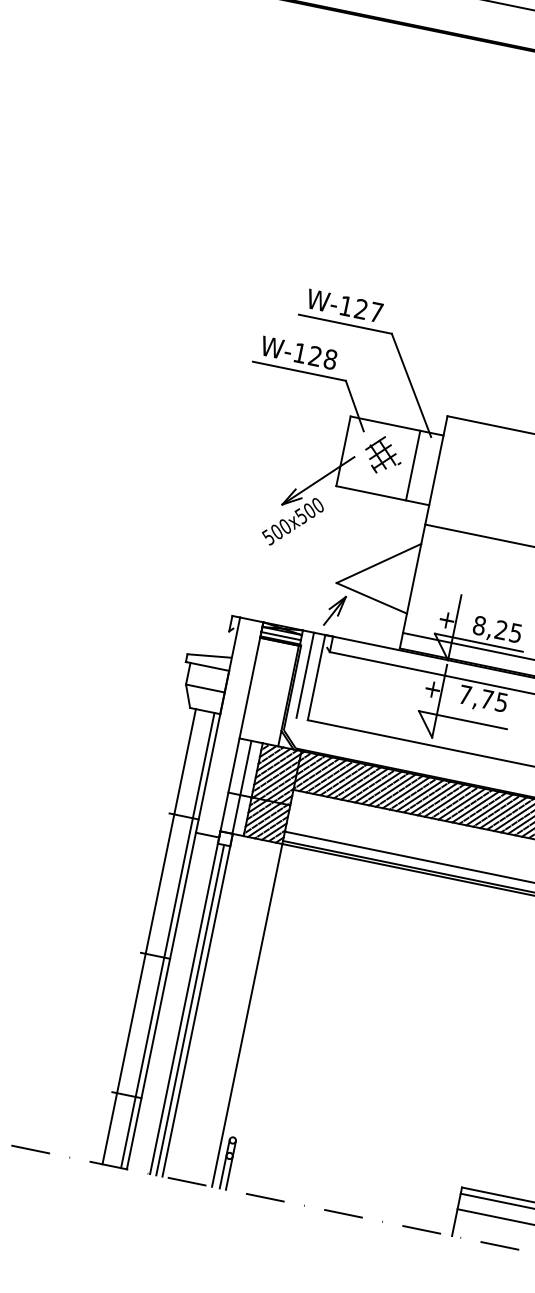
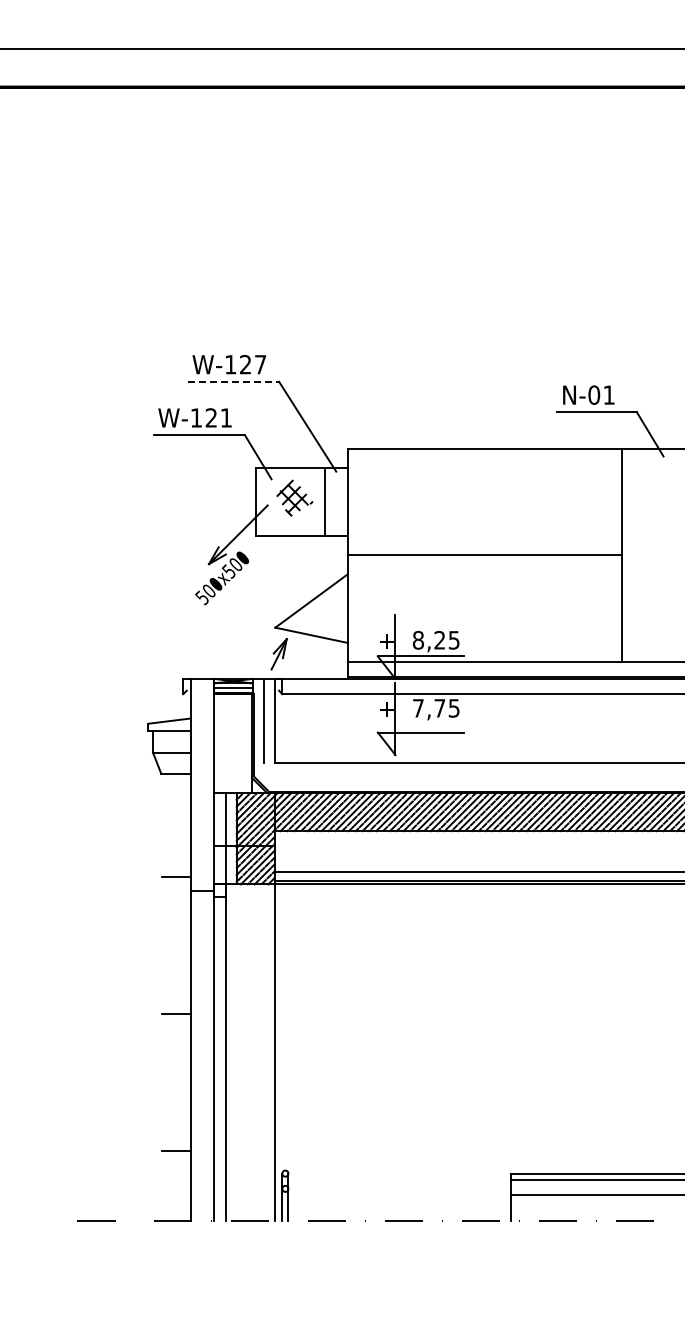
line: (345, 323) -> (233, 381), solid -> dashed
text: (330, 359) -> (226, 417), W-128 -> W-121
line: (149, 936) -> (167, 997), removed
line: (168, 940) -> (185, 997), removed
line: (189, 1009) -> (219, 1058), removed

